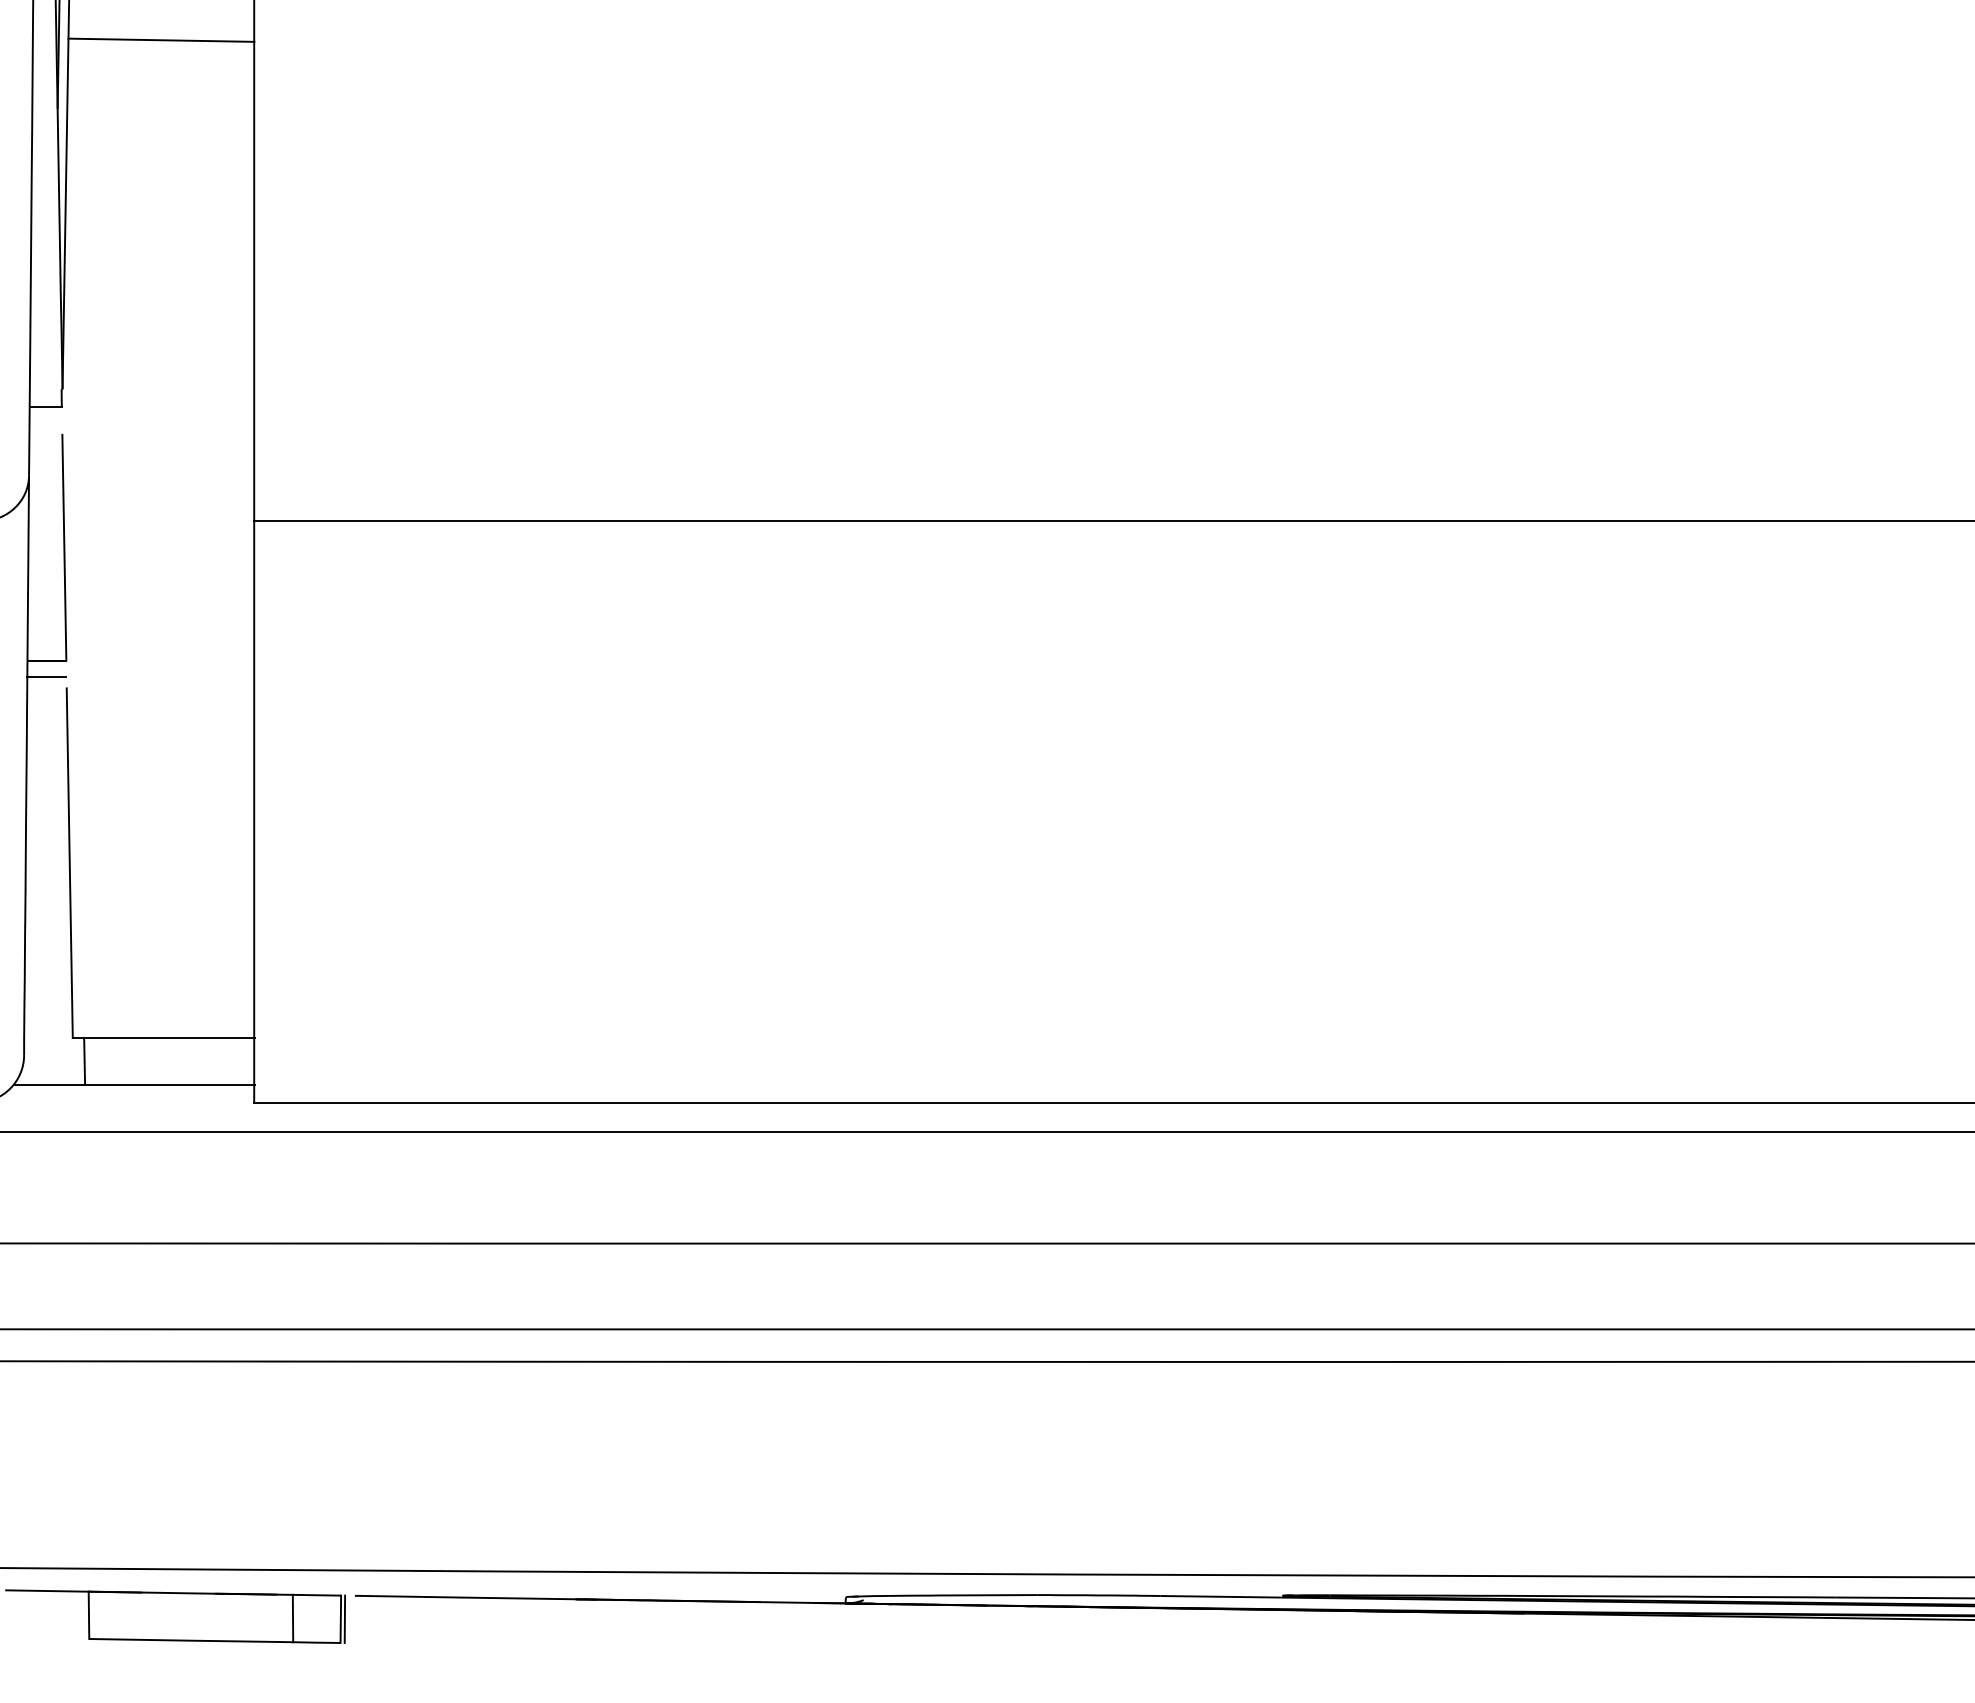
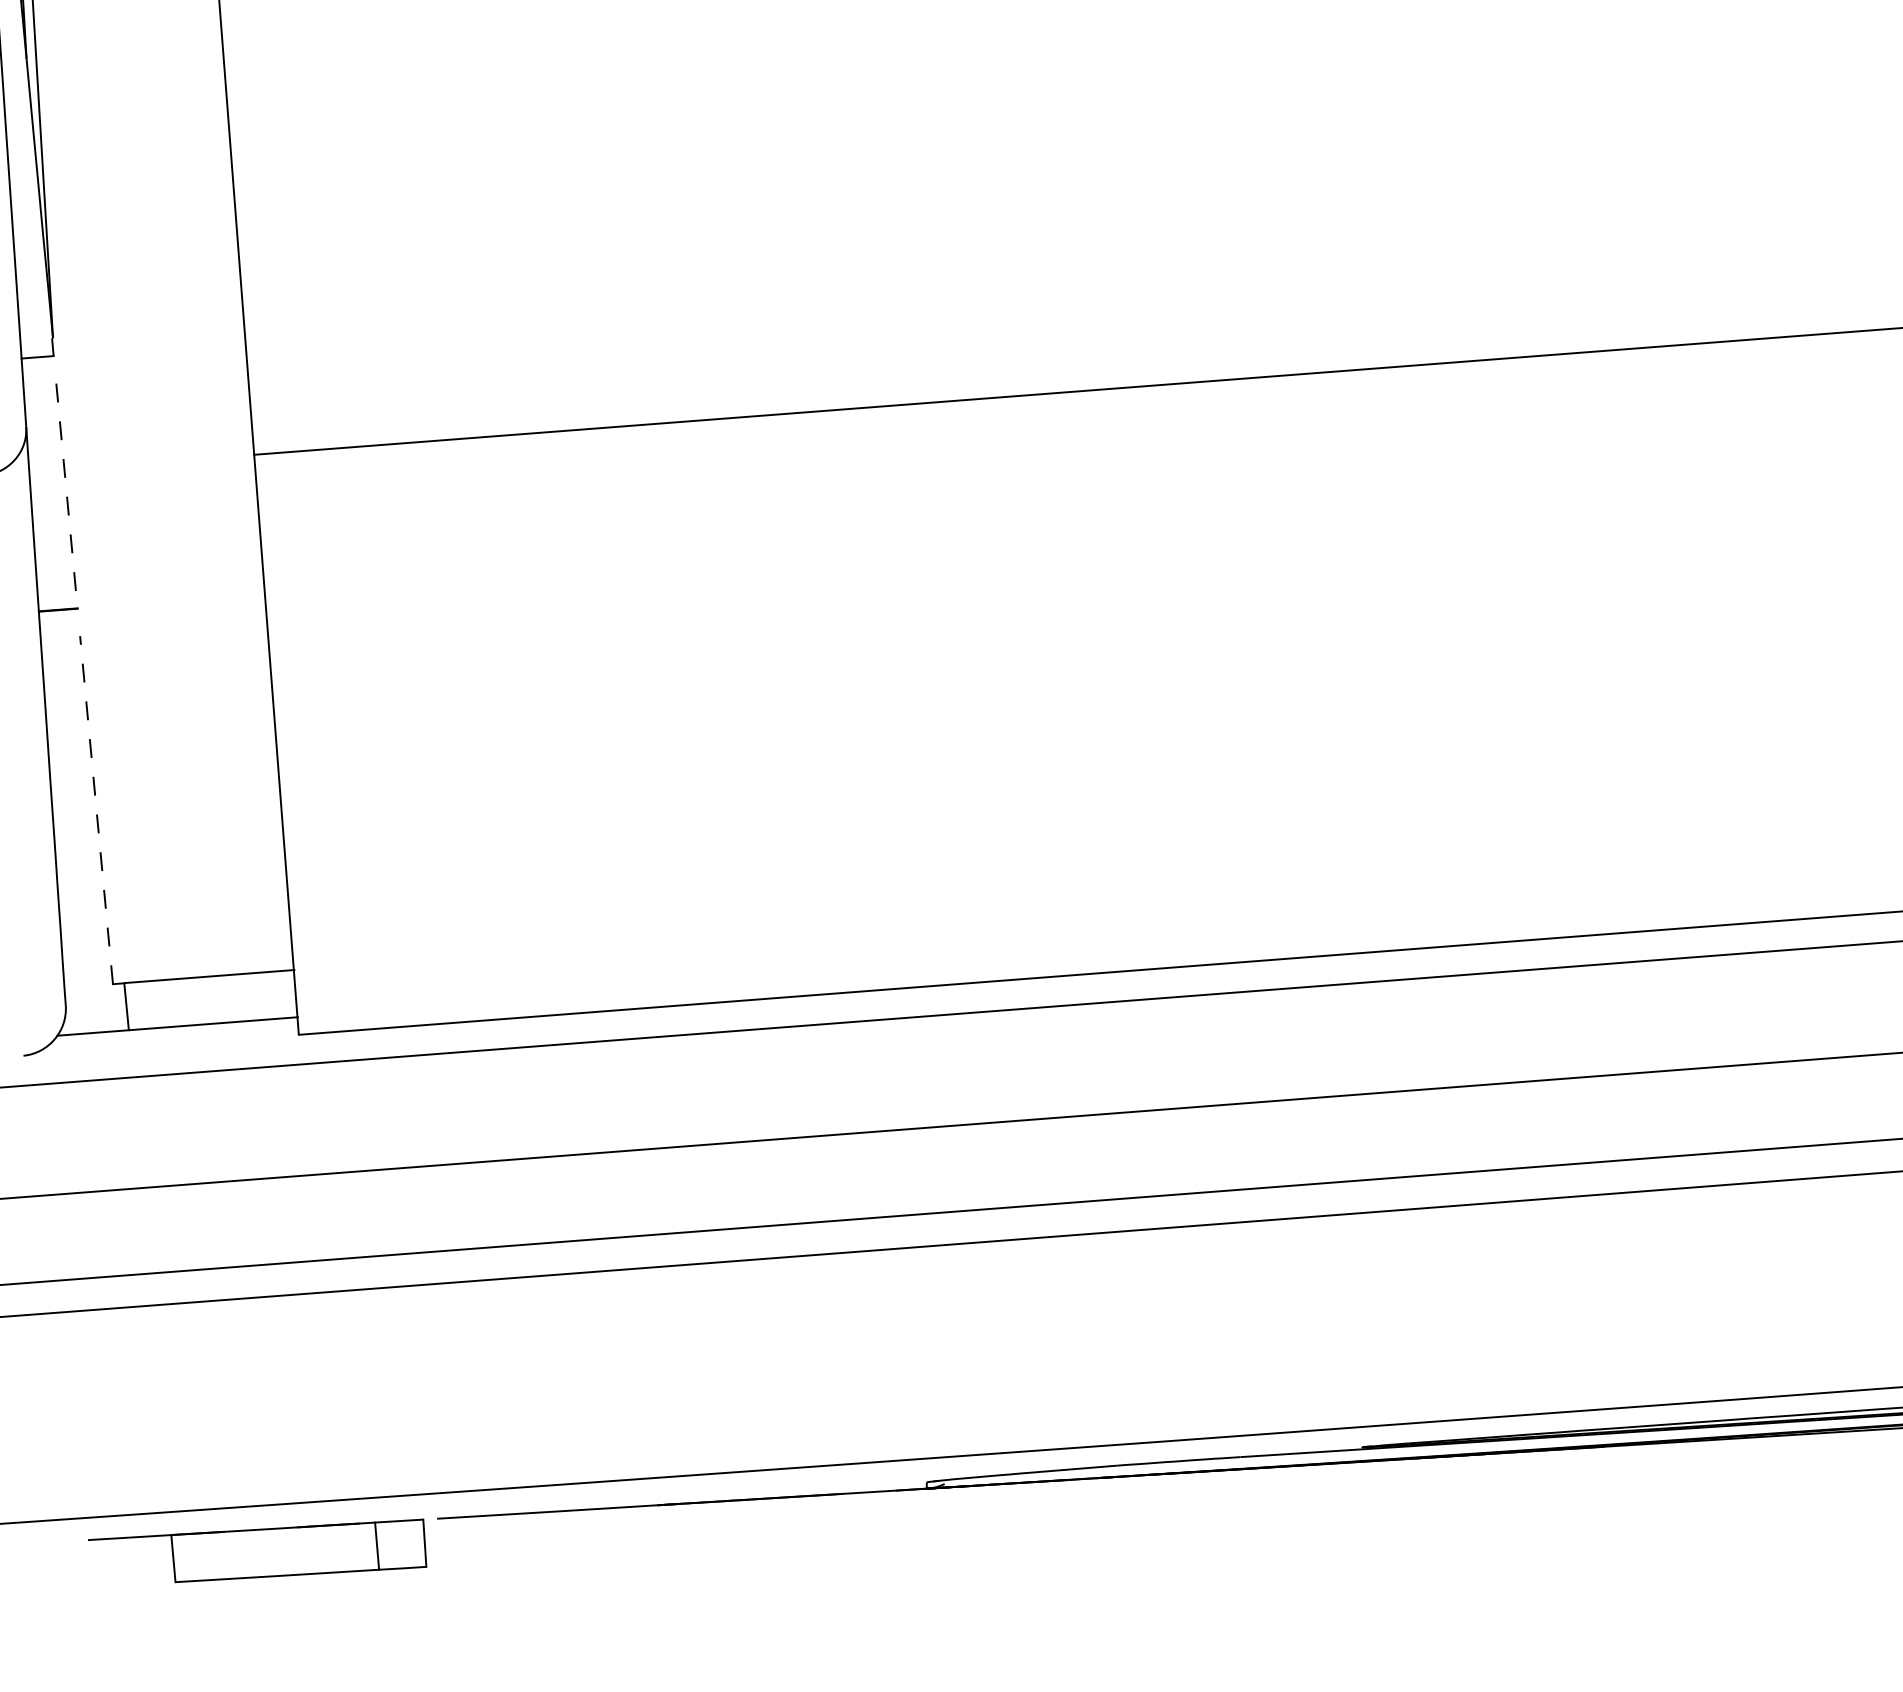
line: (64, 547) -> (67, 495), solid -> dashed
line: (46, 676) -> (59, 625), removed
line: (69, 863) -> (96, 810), solid -> dashed
line: (344, 1618) -> (428, 1542), removed

